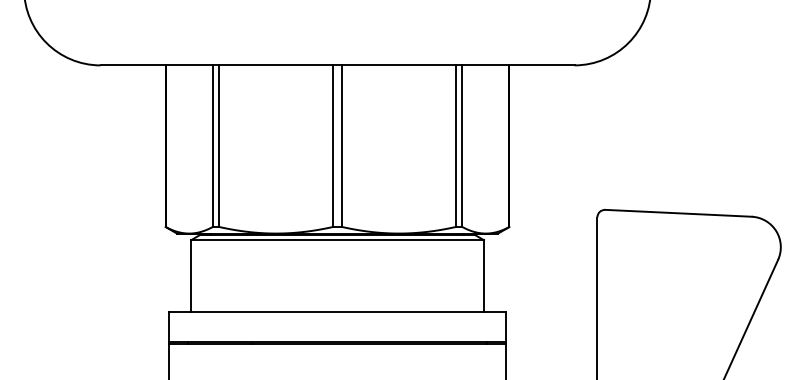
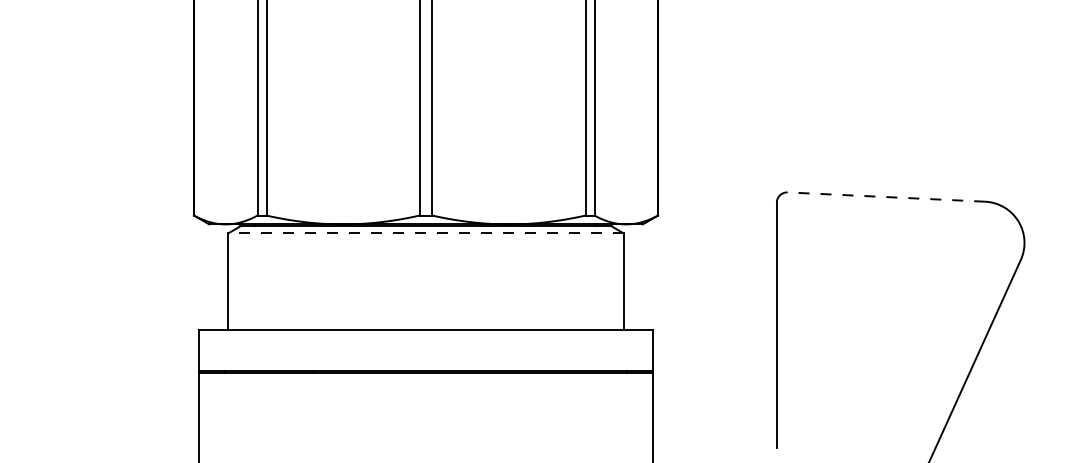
line: (678, 213) -> (886, 197), solid -> dashed
line: (337, 240) -> (425, 233), solid -> dashed

